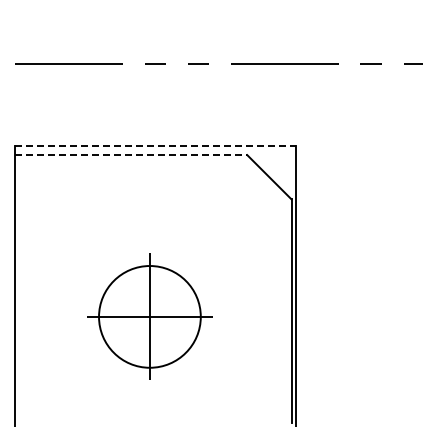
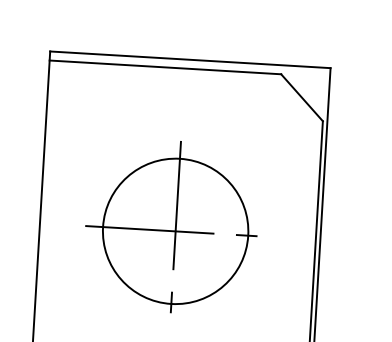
line: (156, 146) -> (191, 60), dashed -> solid
line: (131, 155) -> (165, 67), dashed -> solid
part: (146, 313) -> (171, 226), size x1.43

